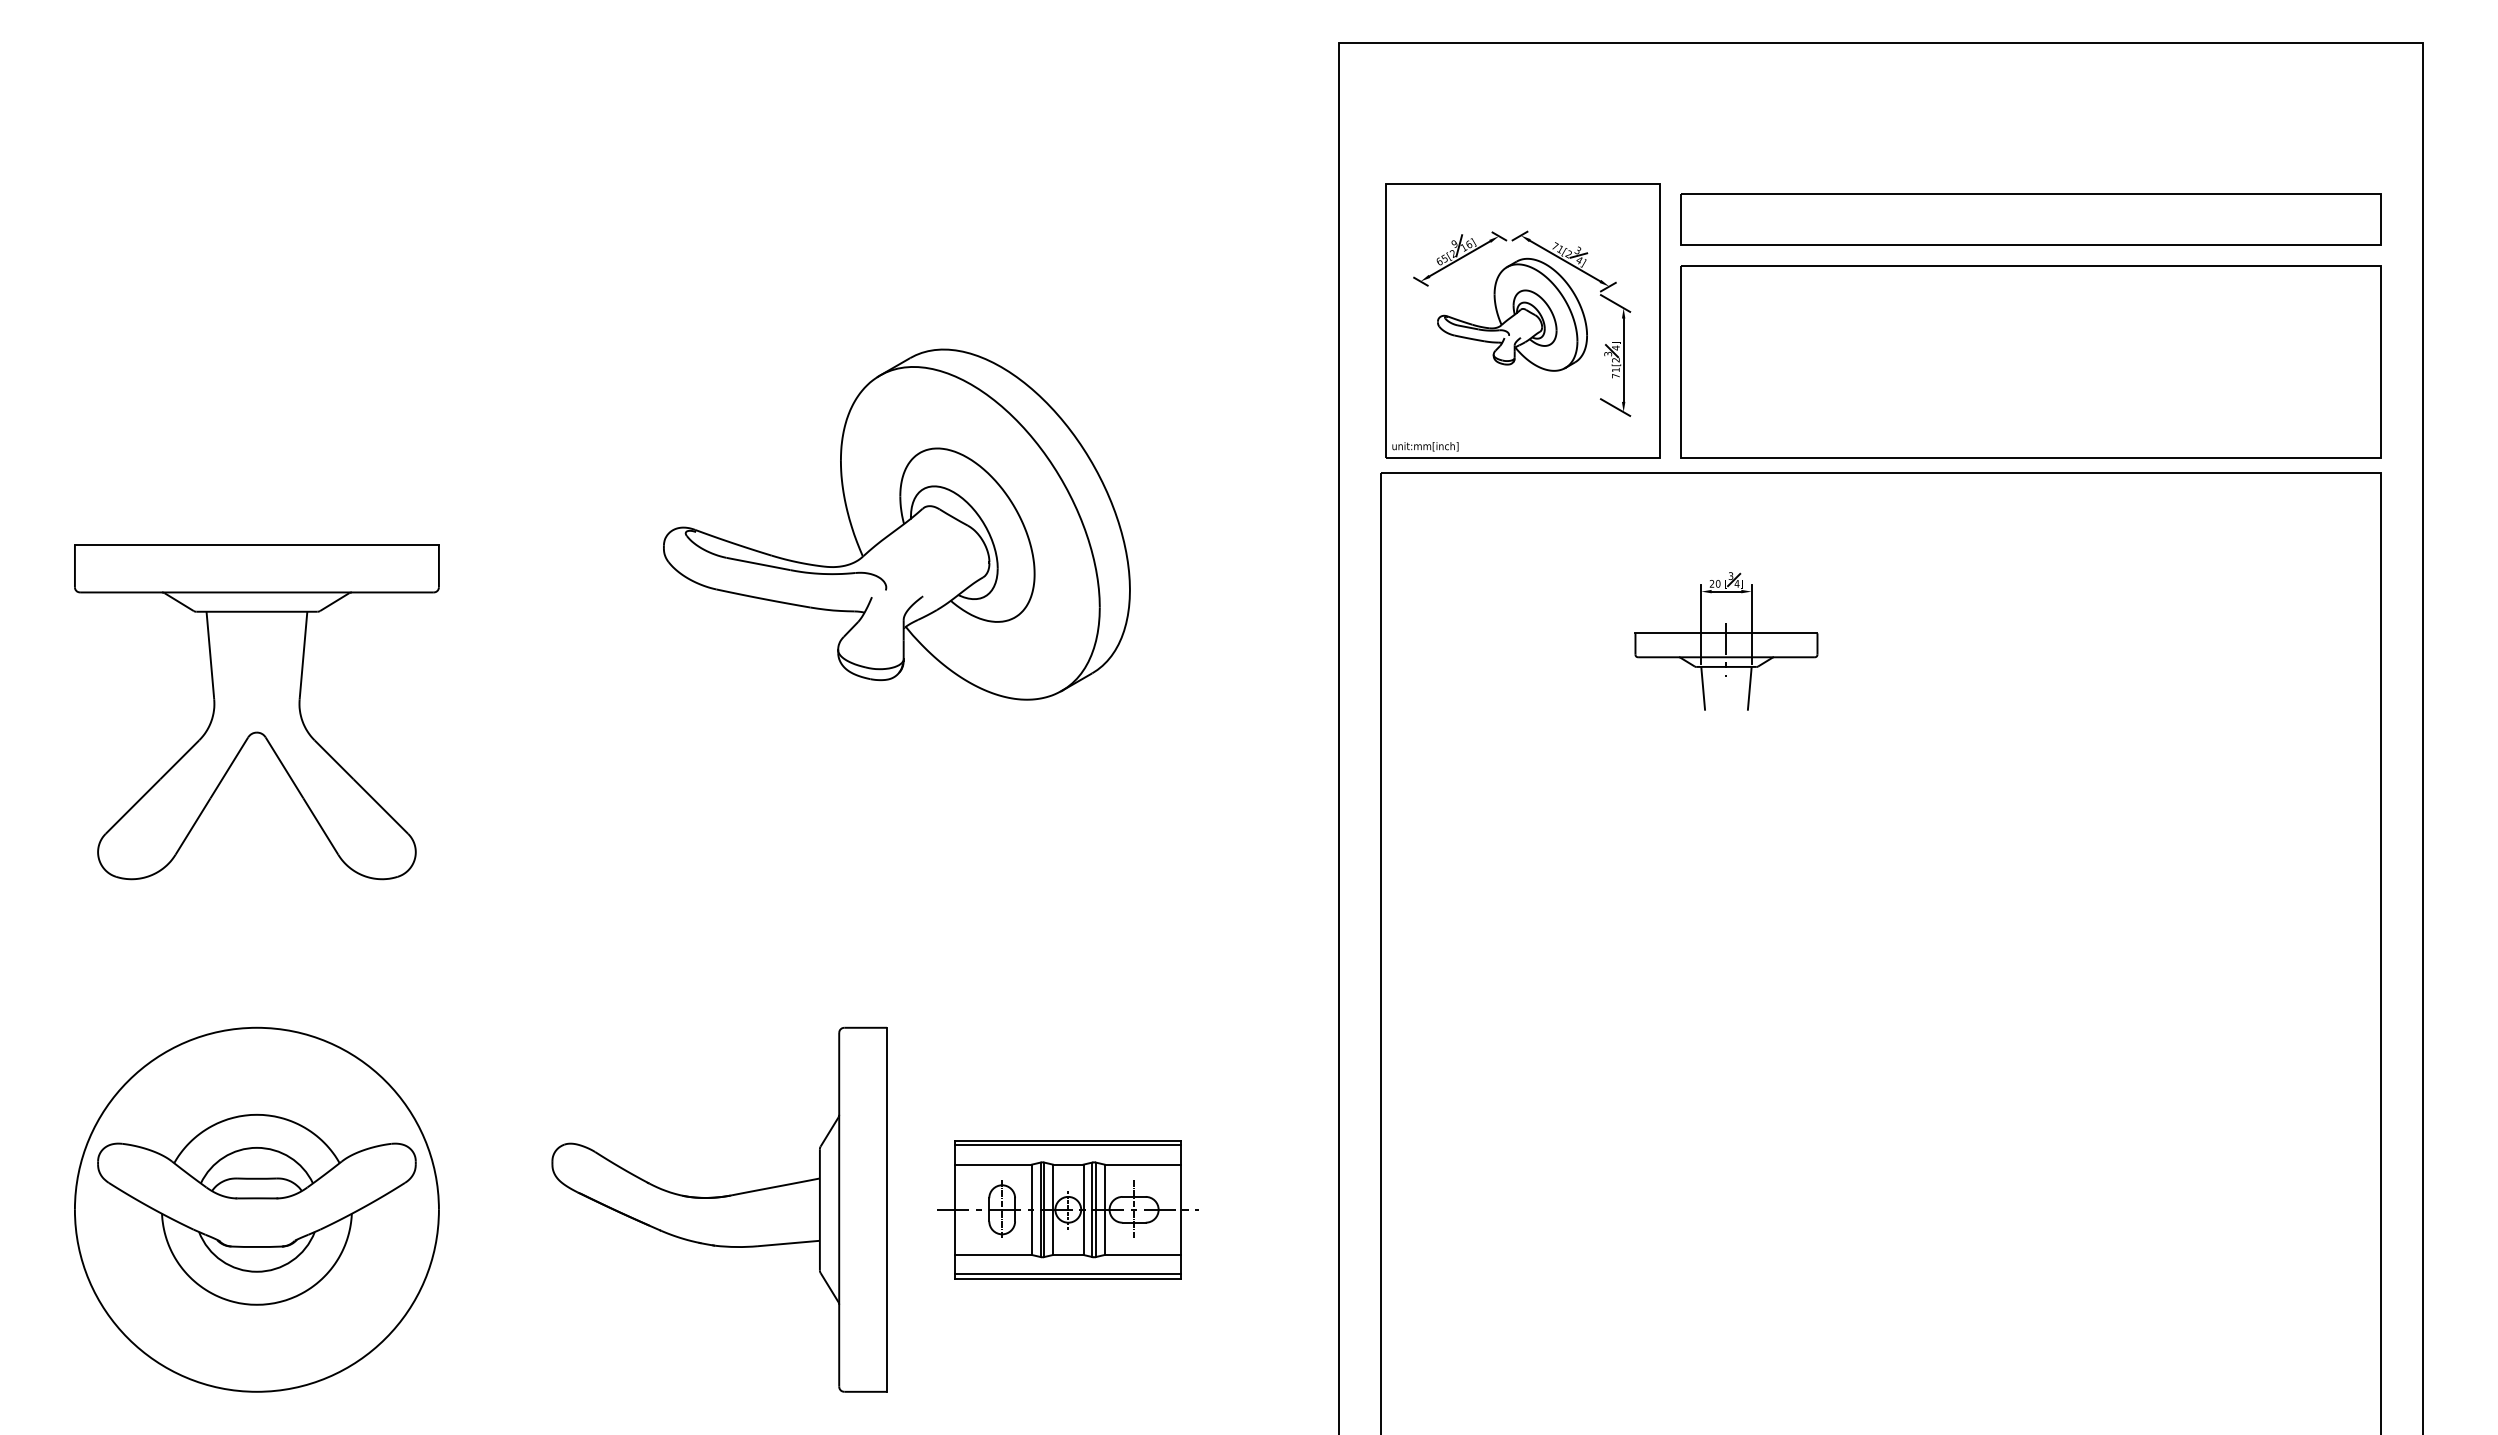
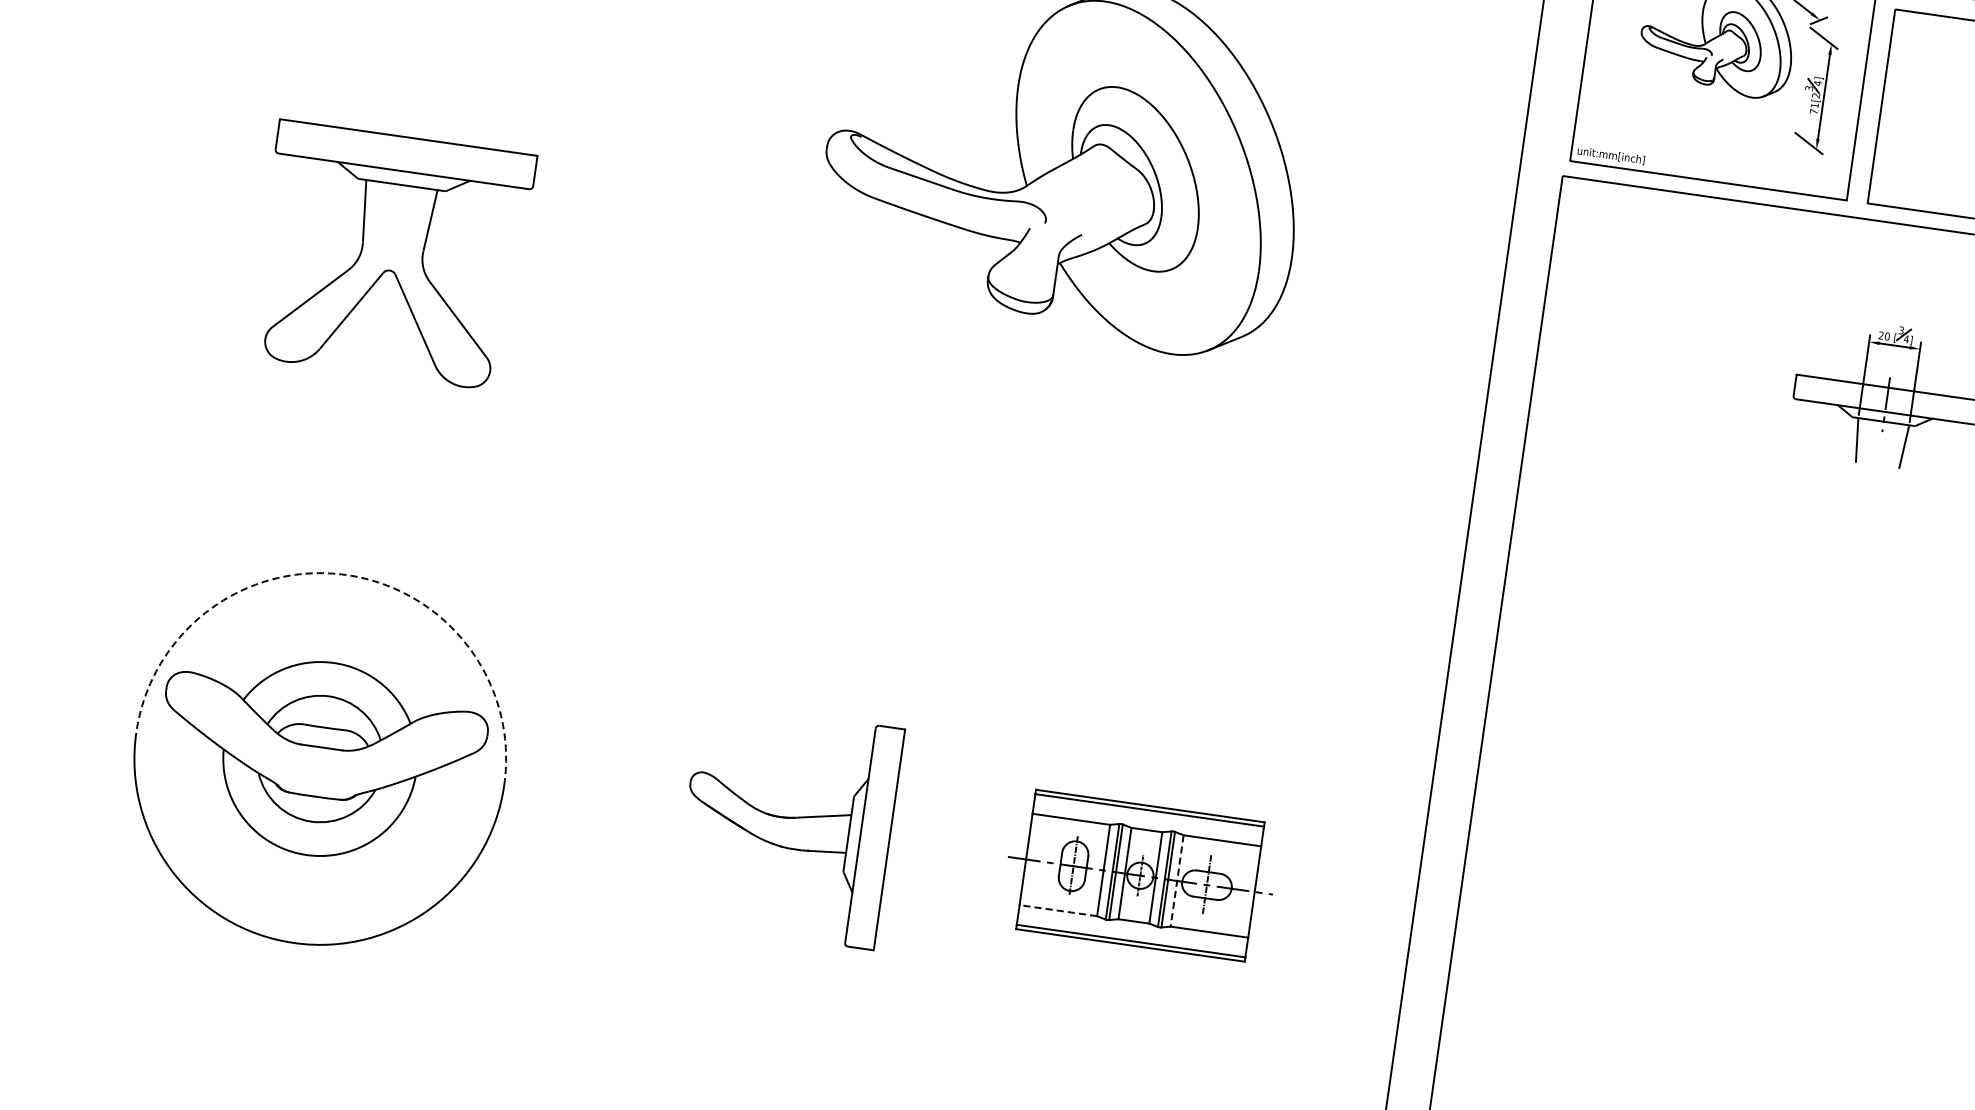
part: (256, 712) -> (391, 256), size x0.7
arc: (256, 1027) -> (346, 574), solid -> dashed
part: (719, 1209) -> (787, 825), size x0.6
line: (1104, 1210) -> (1176, 881), solid -> dashed
line: (993, 1254) -> (1058, 910), solid -> dashed

